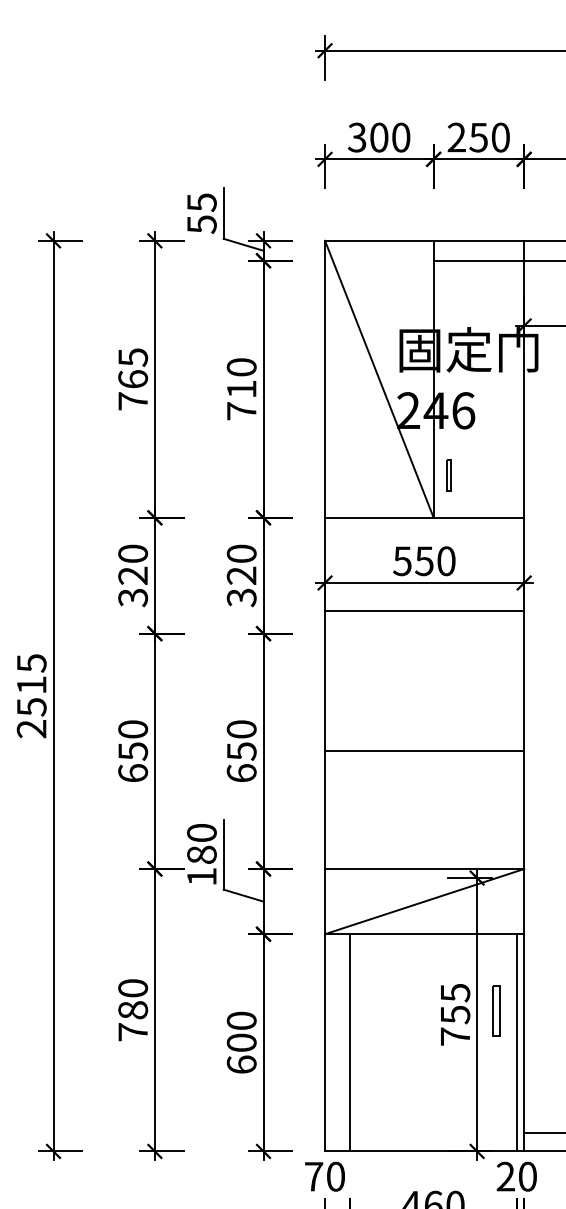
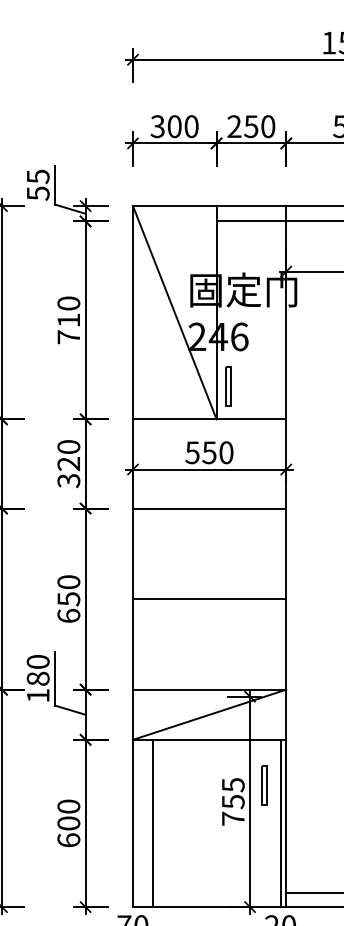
part: (448, 475) -> (228, 386), size x1.67
line: (424, 610) -> (209, 508), moved
part: (496, 1010) -> (264, 784), moved

